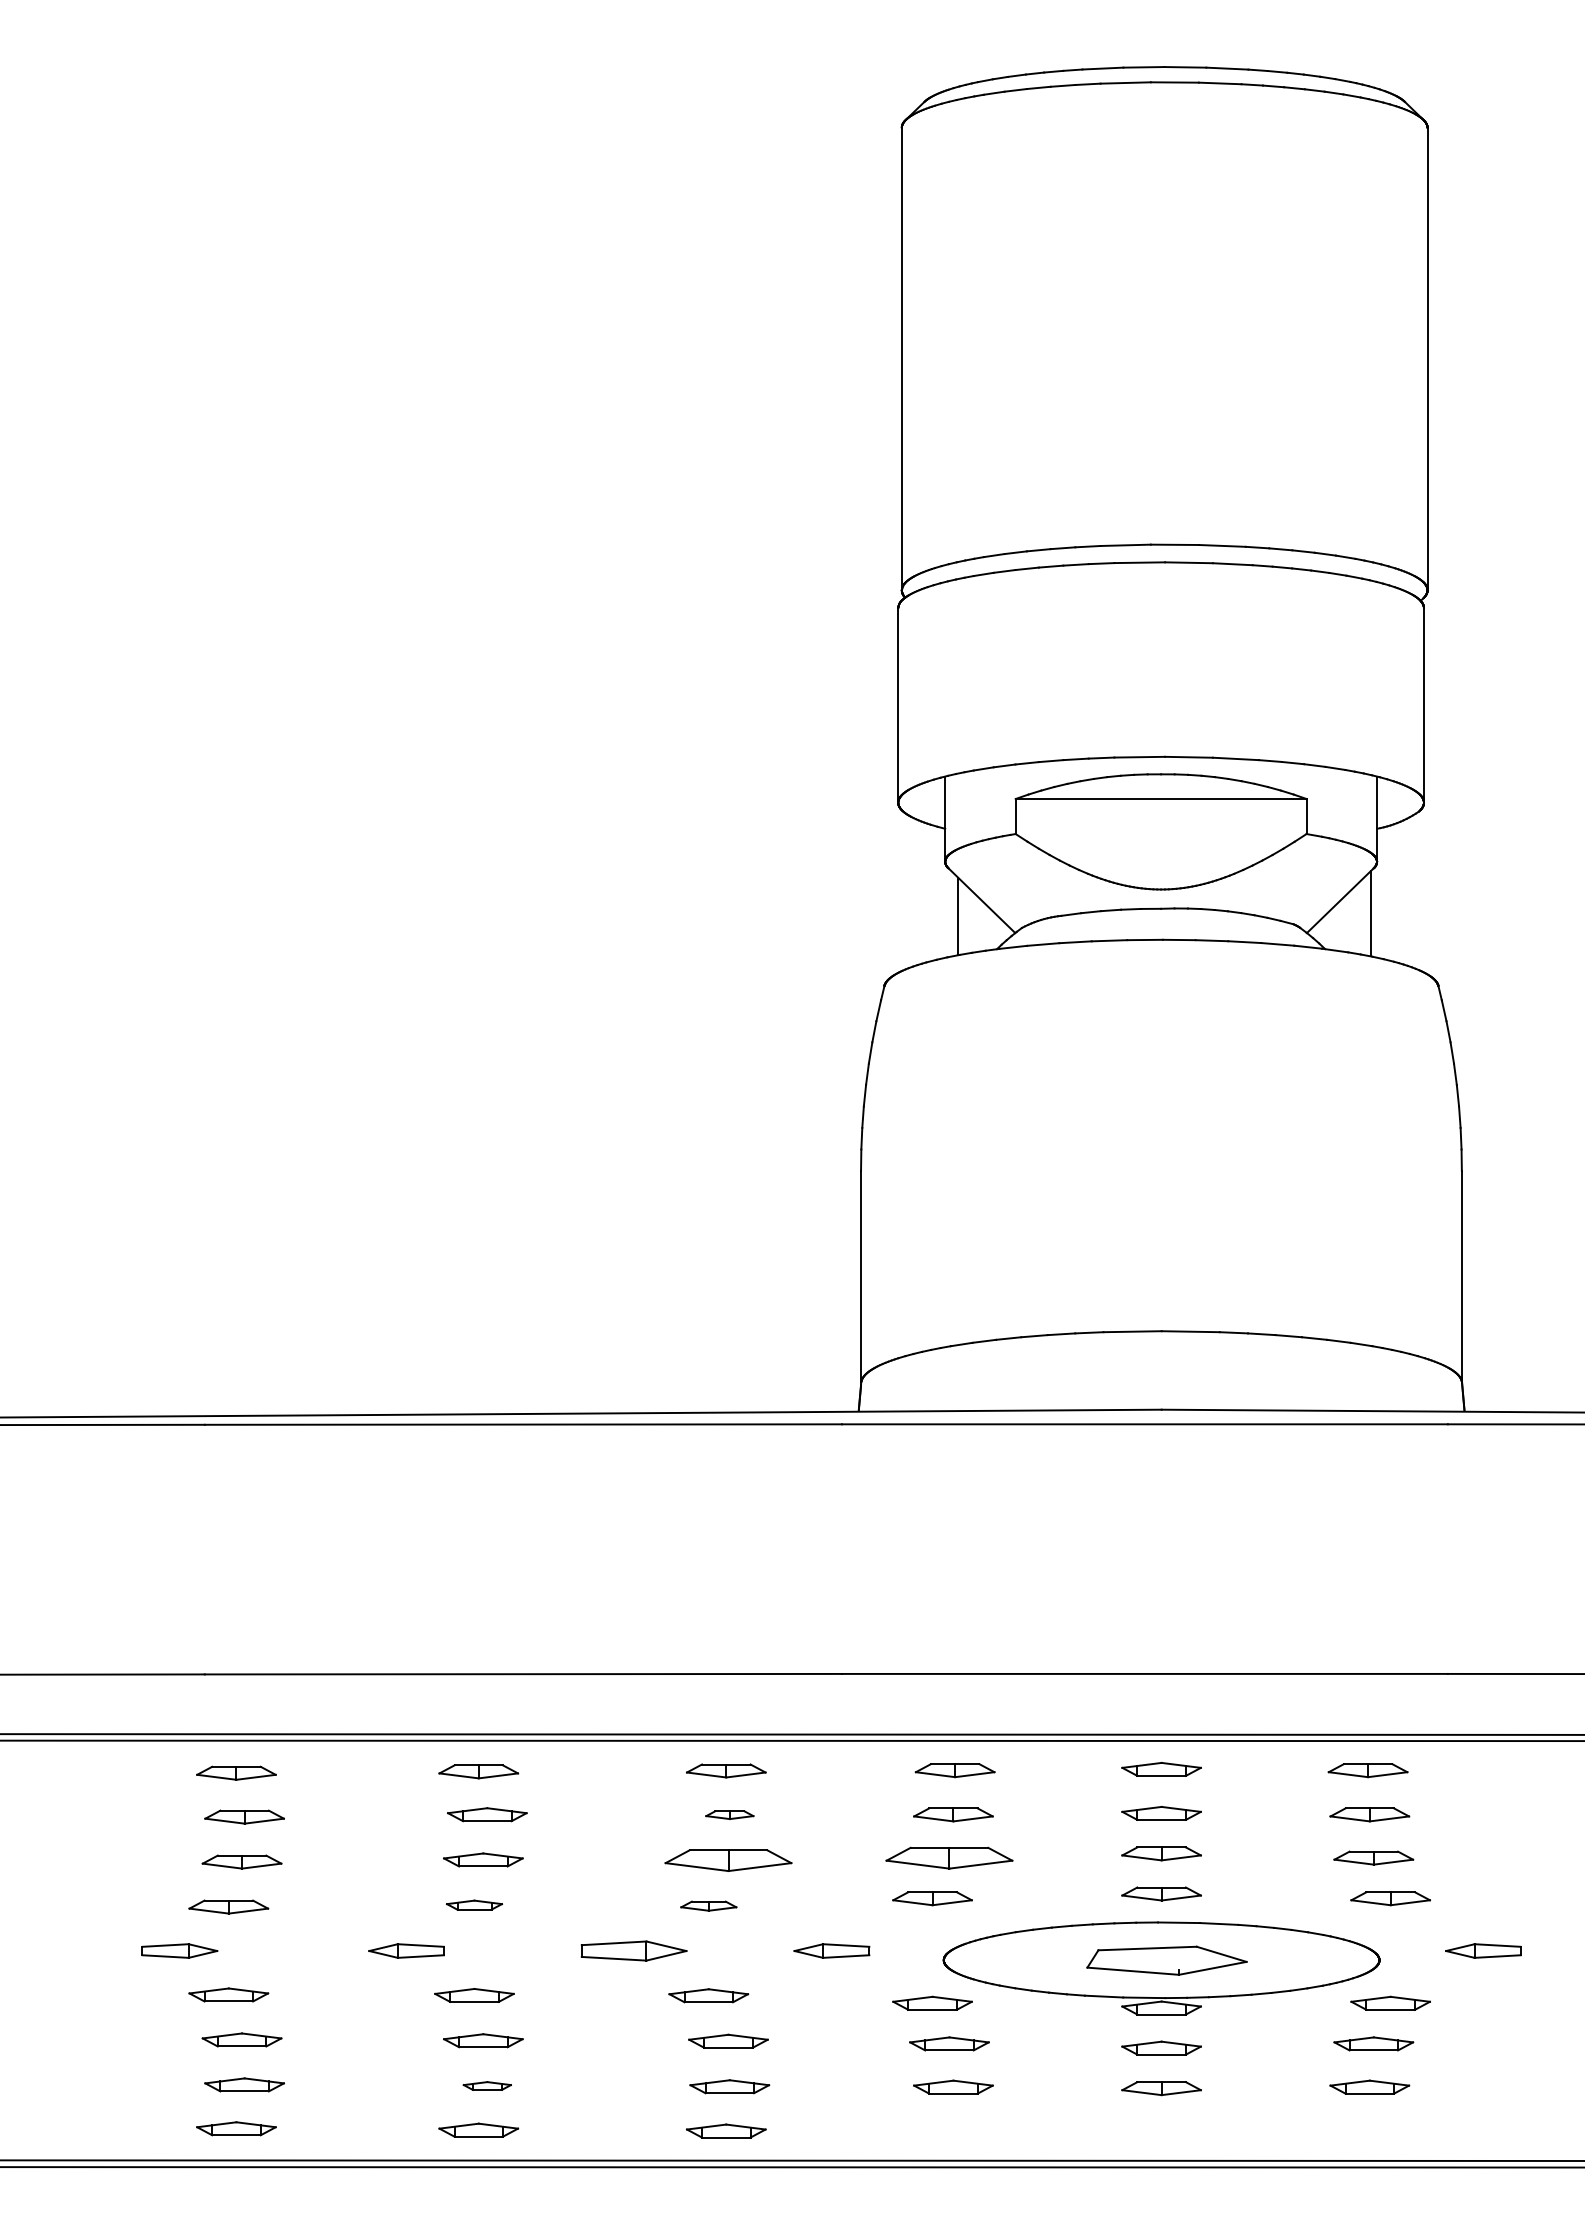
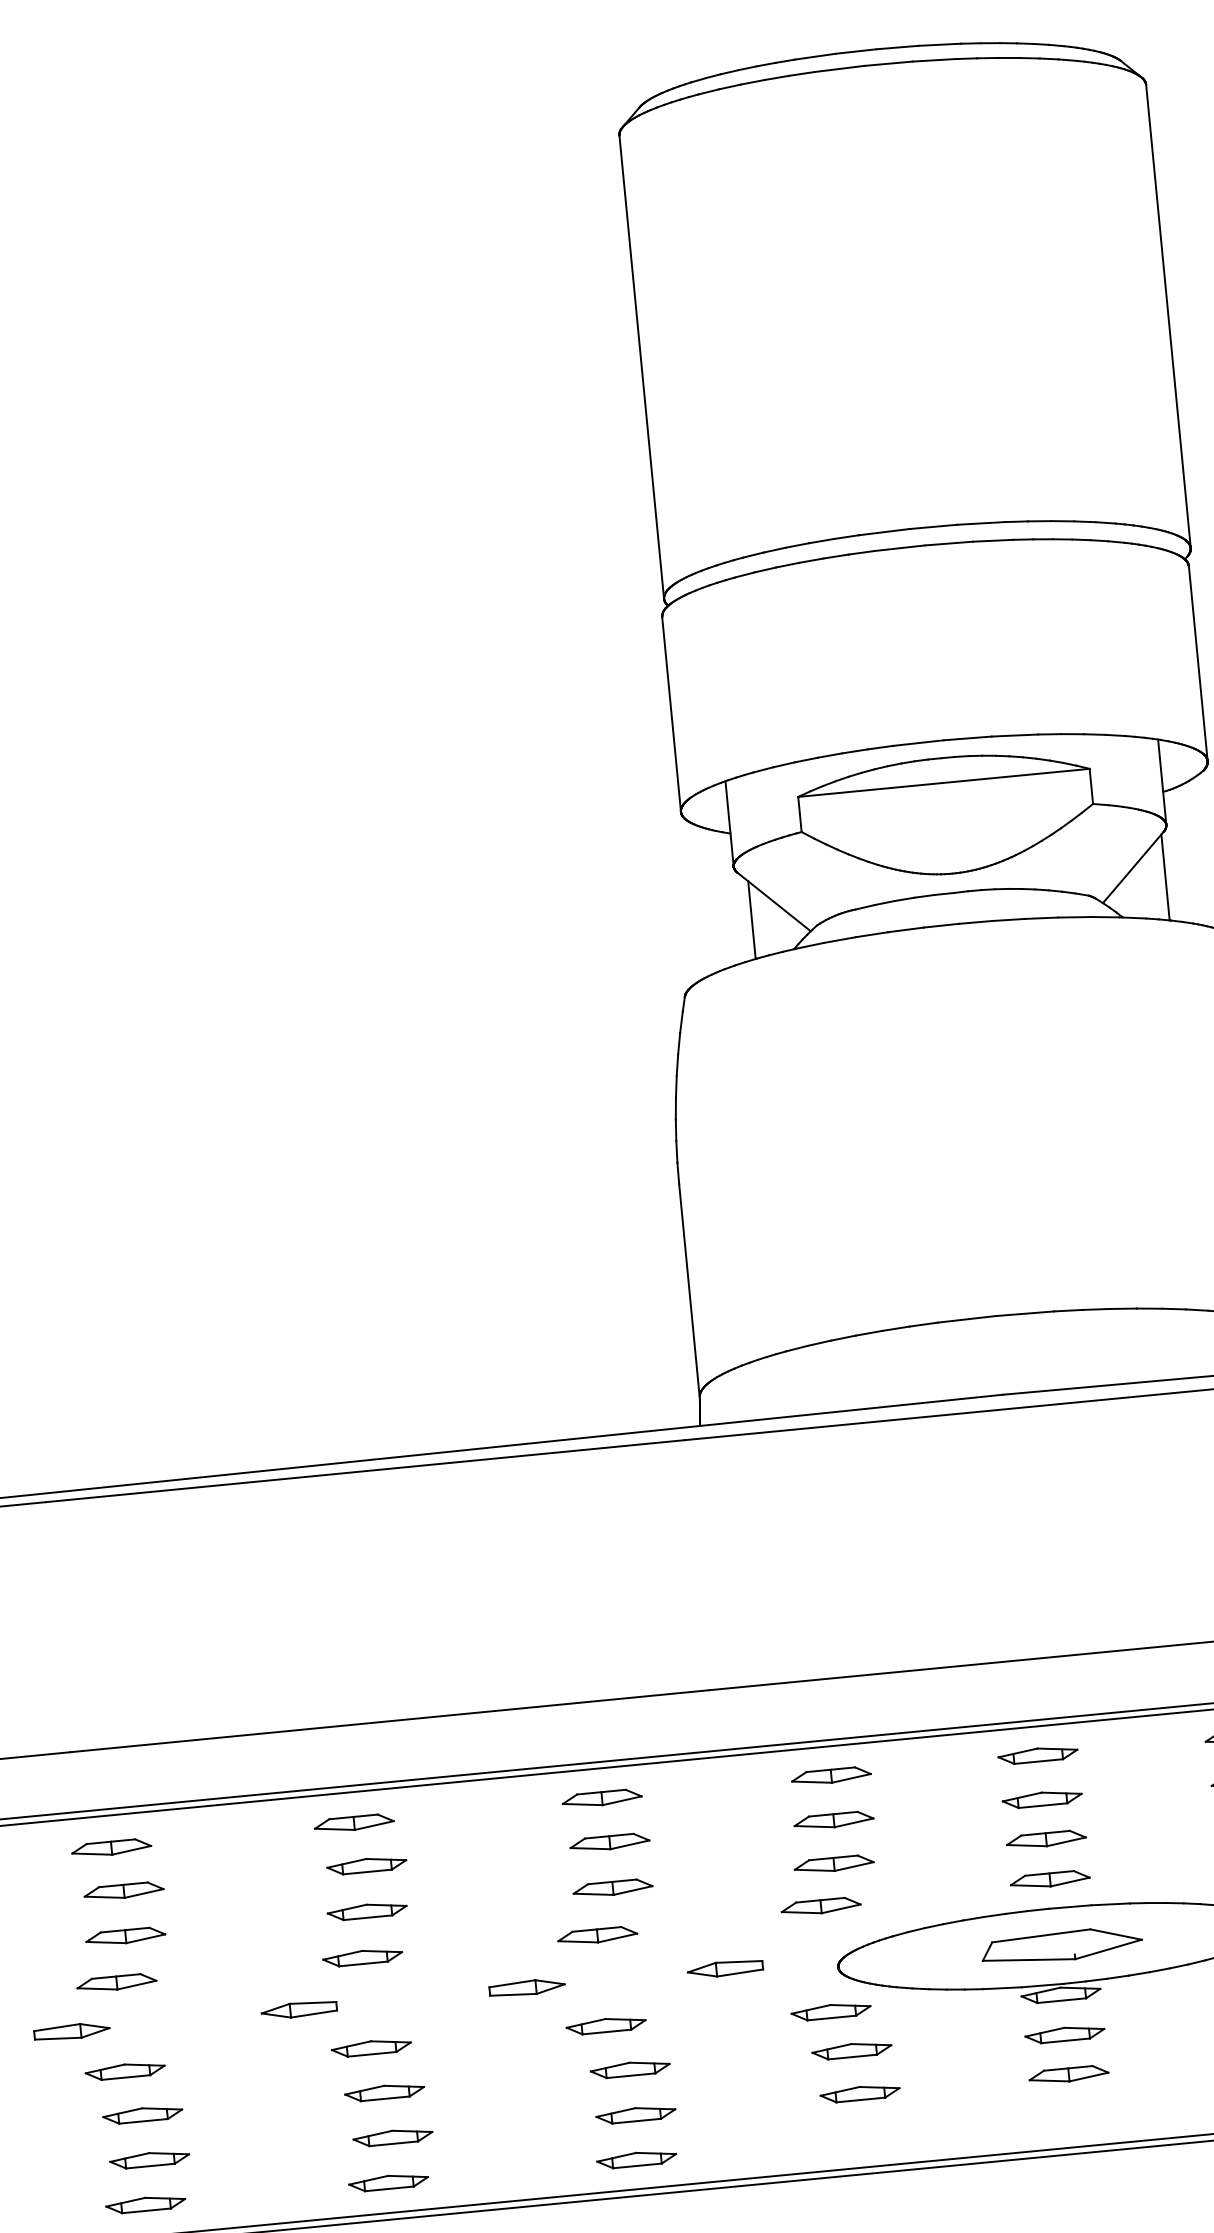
part: (729, 1814) -> (609, 1841), size x1.67
part: (949, 1857) -> (834, 1863), size x0.62
part: (728, 1860) -> (612, 1888), size x0.62
part: (474, 1904) -> (362, 1956), size x1.43
part: (708, 1905) -> (597, 1935), size x1.43
part: (634, 1950) -> (527, 1987), size x0.71
part: (487, 2085) -> (393, 2136), size x1.67

